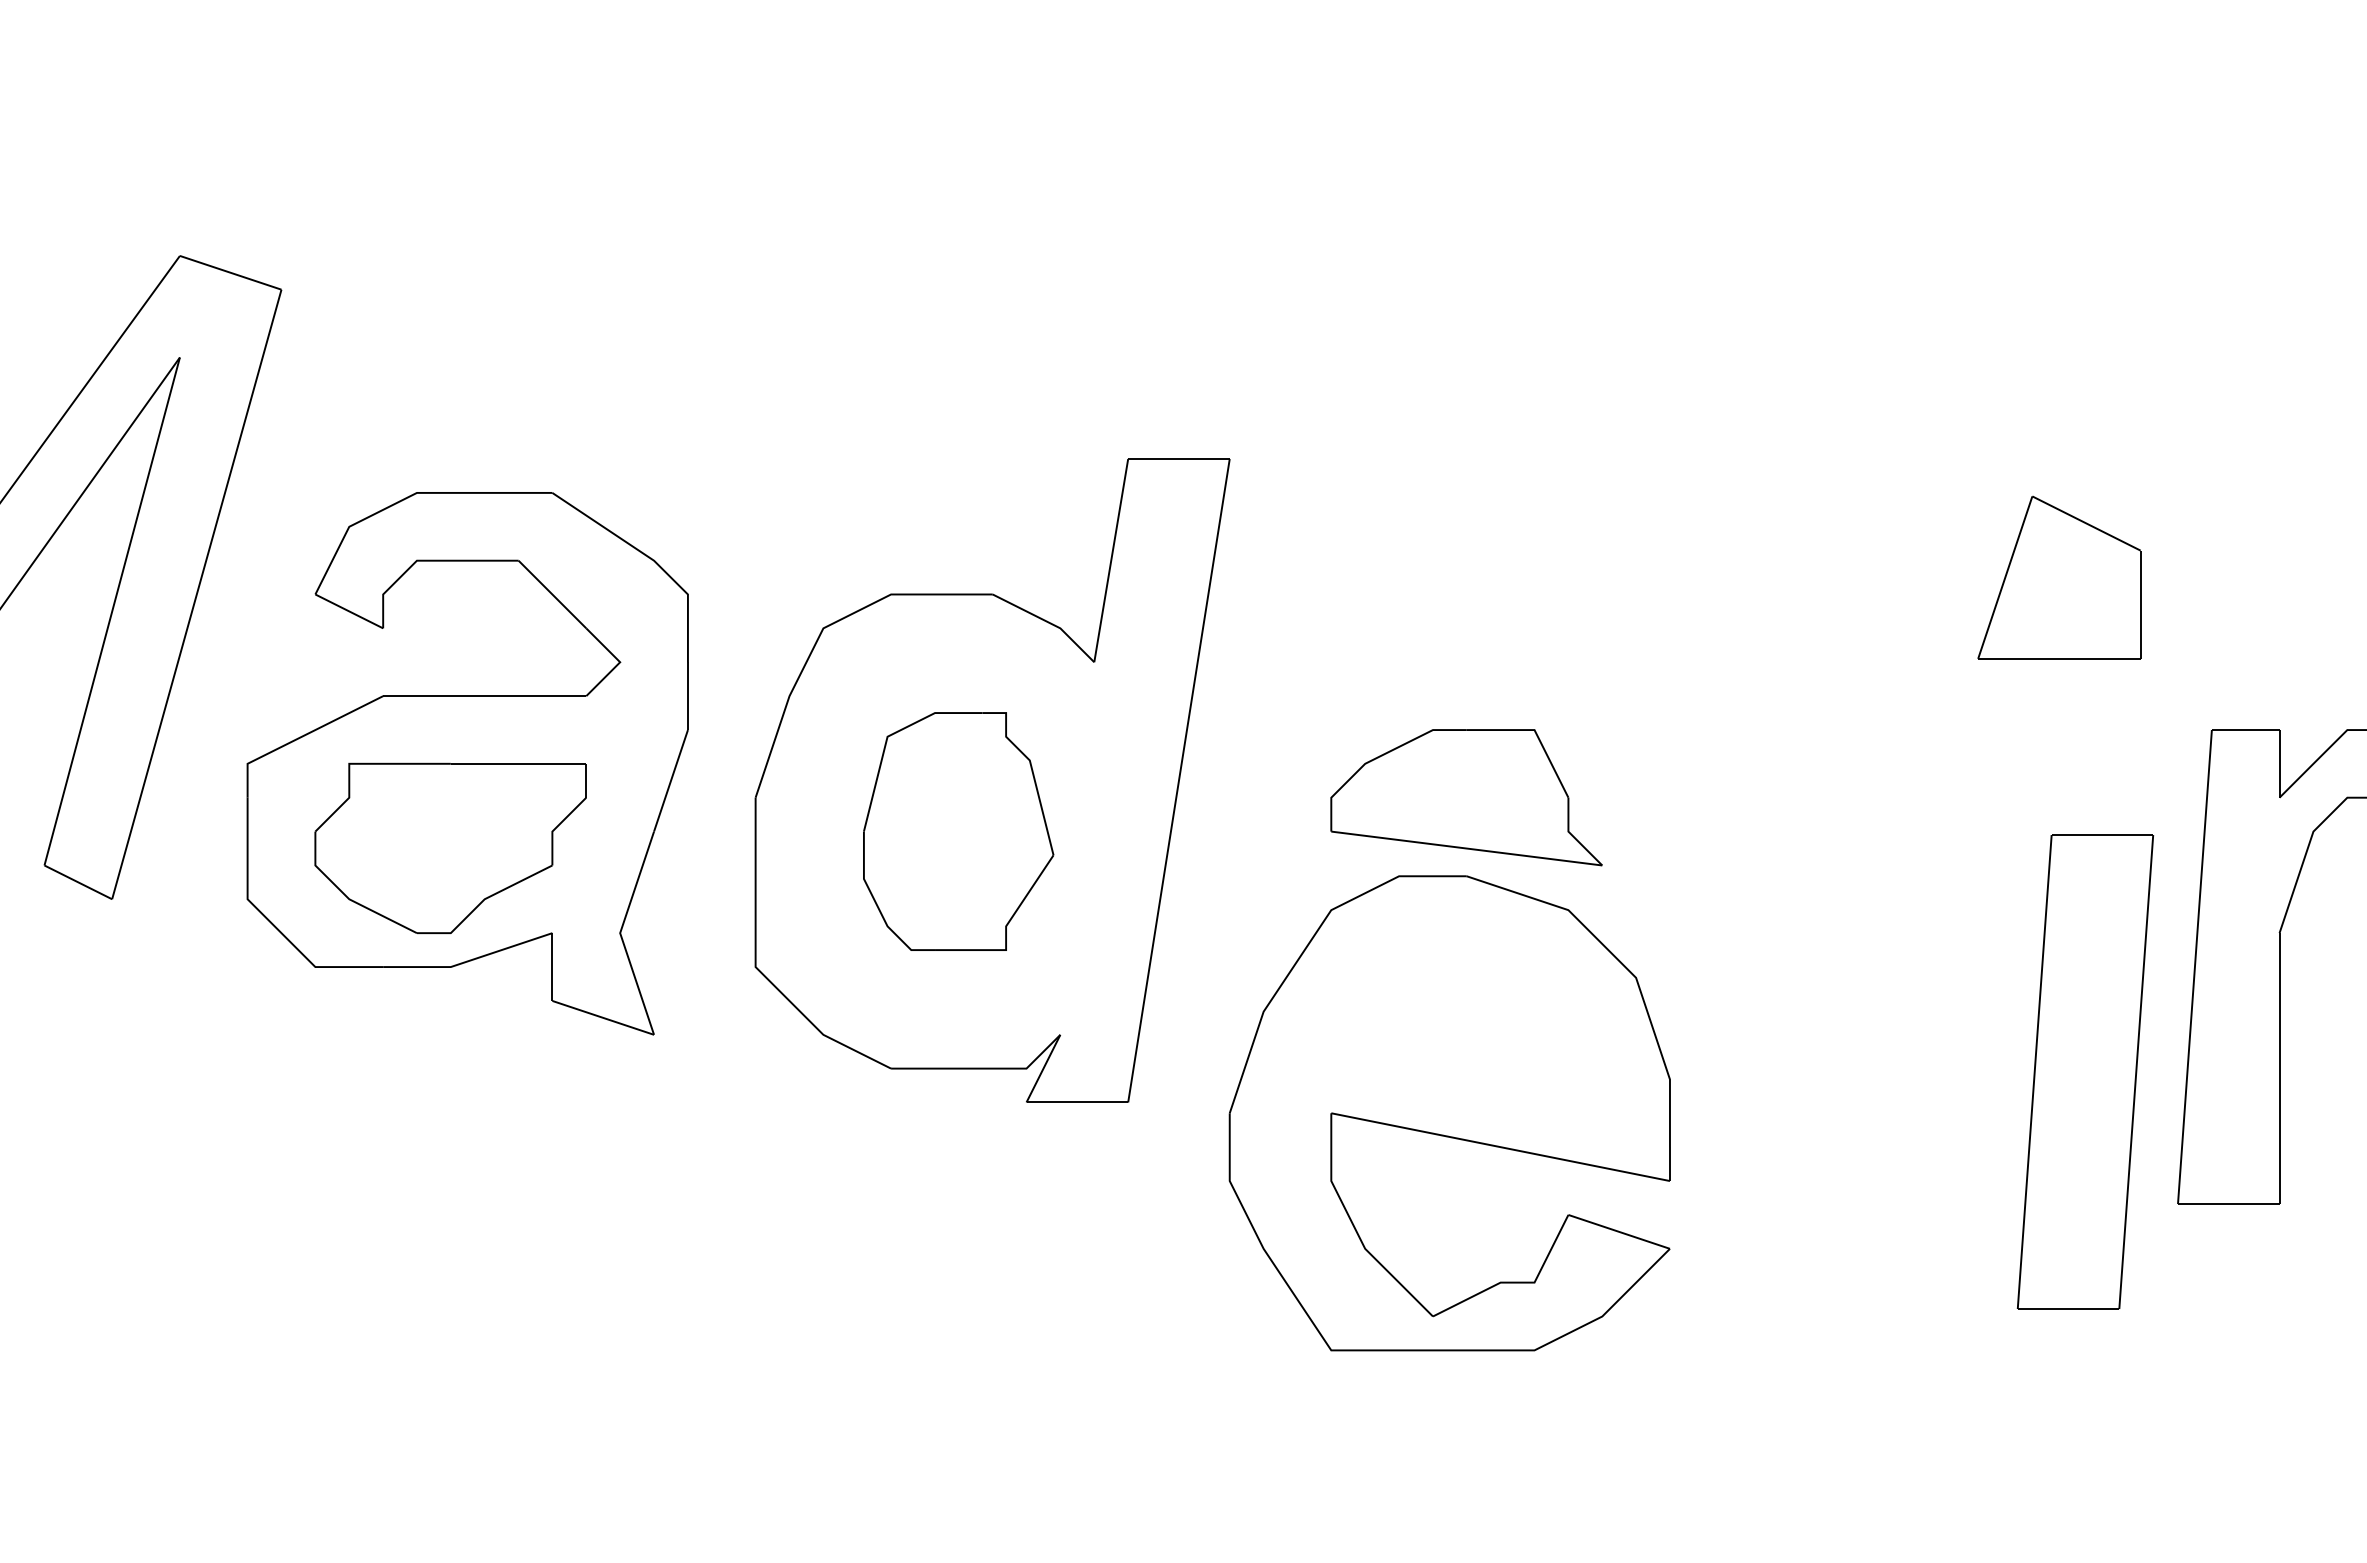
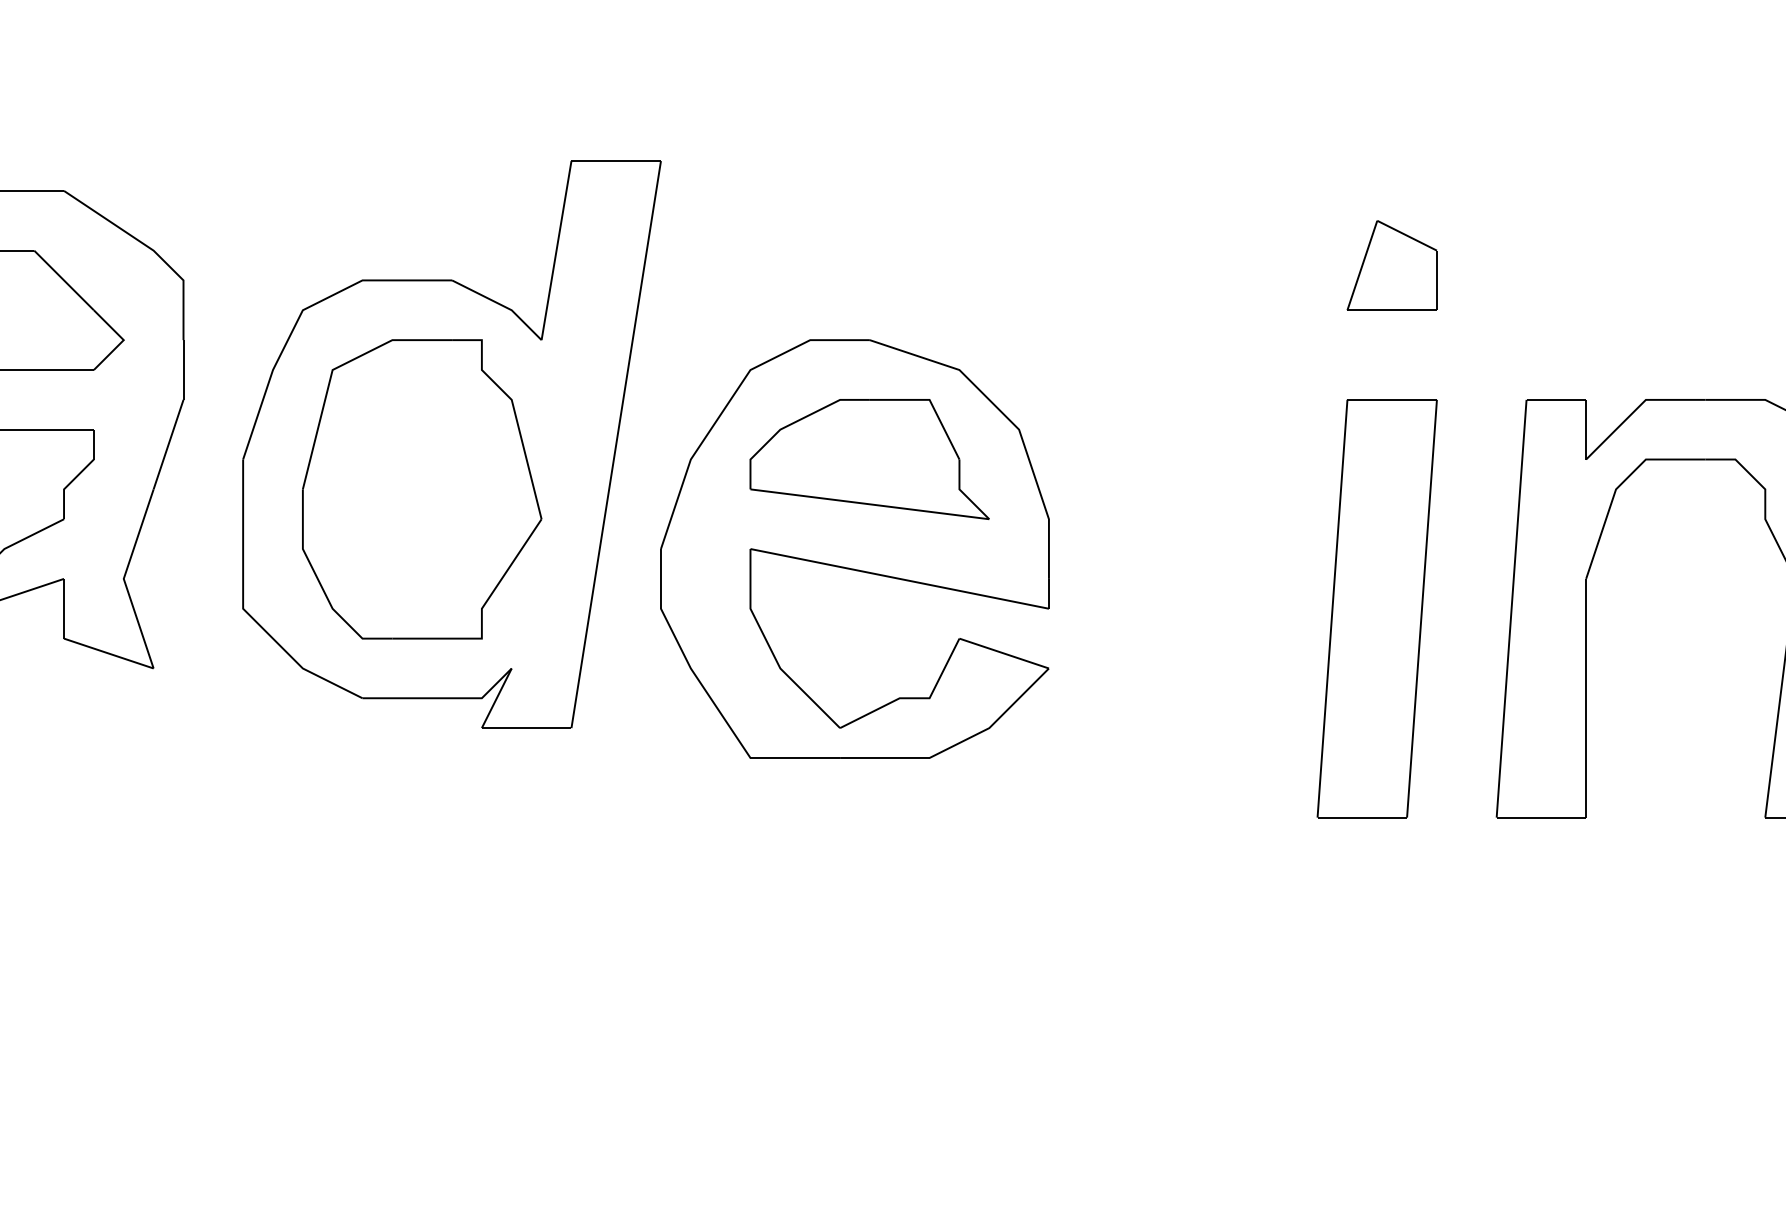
part: (2059, 577) -> (1392, 265), size x0.62
part: (958, 831) -> (421, 489), size x1.43
part: (2085, 1071) -> (1377, 608), moved
part: (1449, 1113) -> (854, 549), moved

